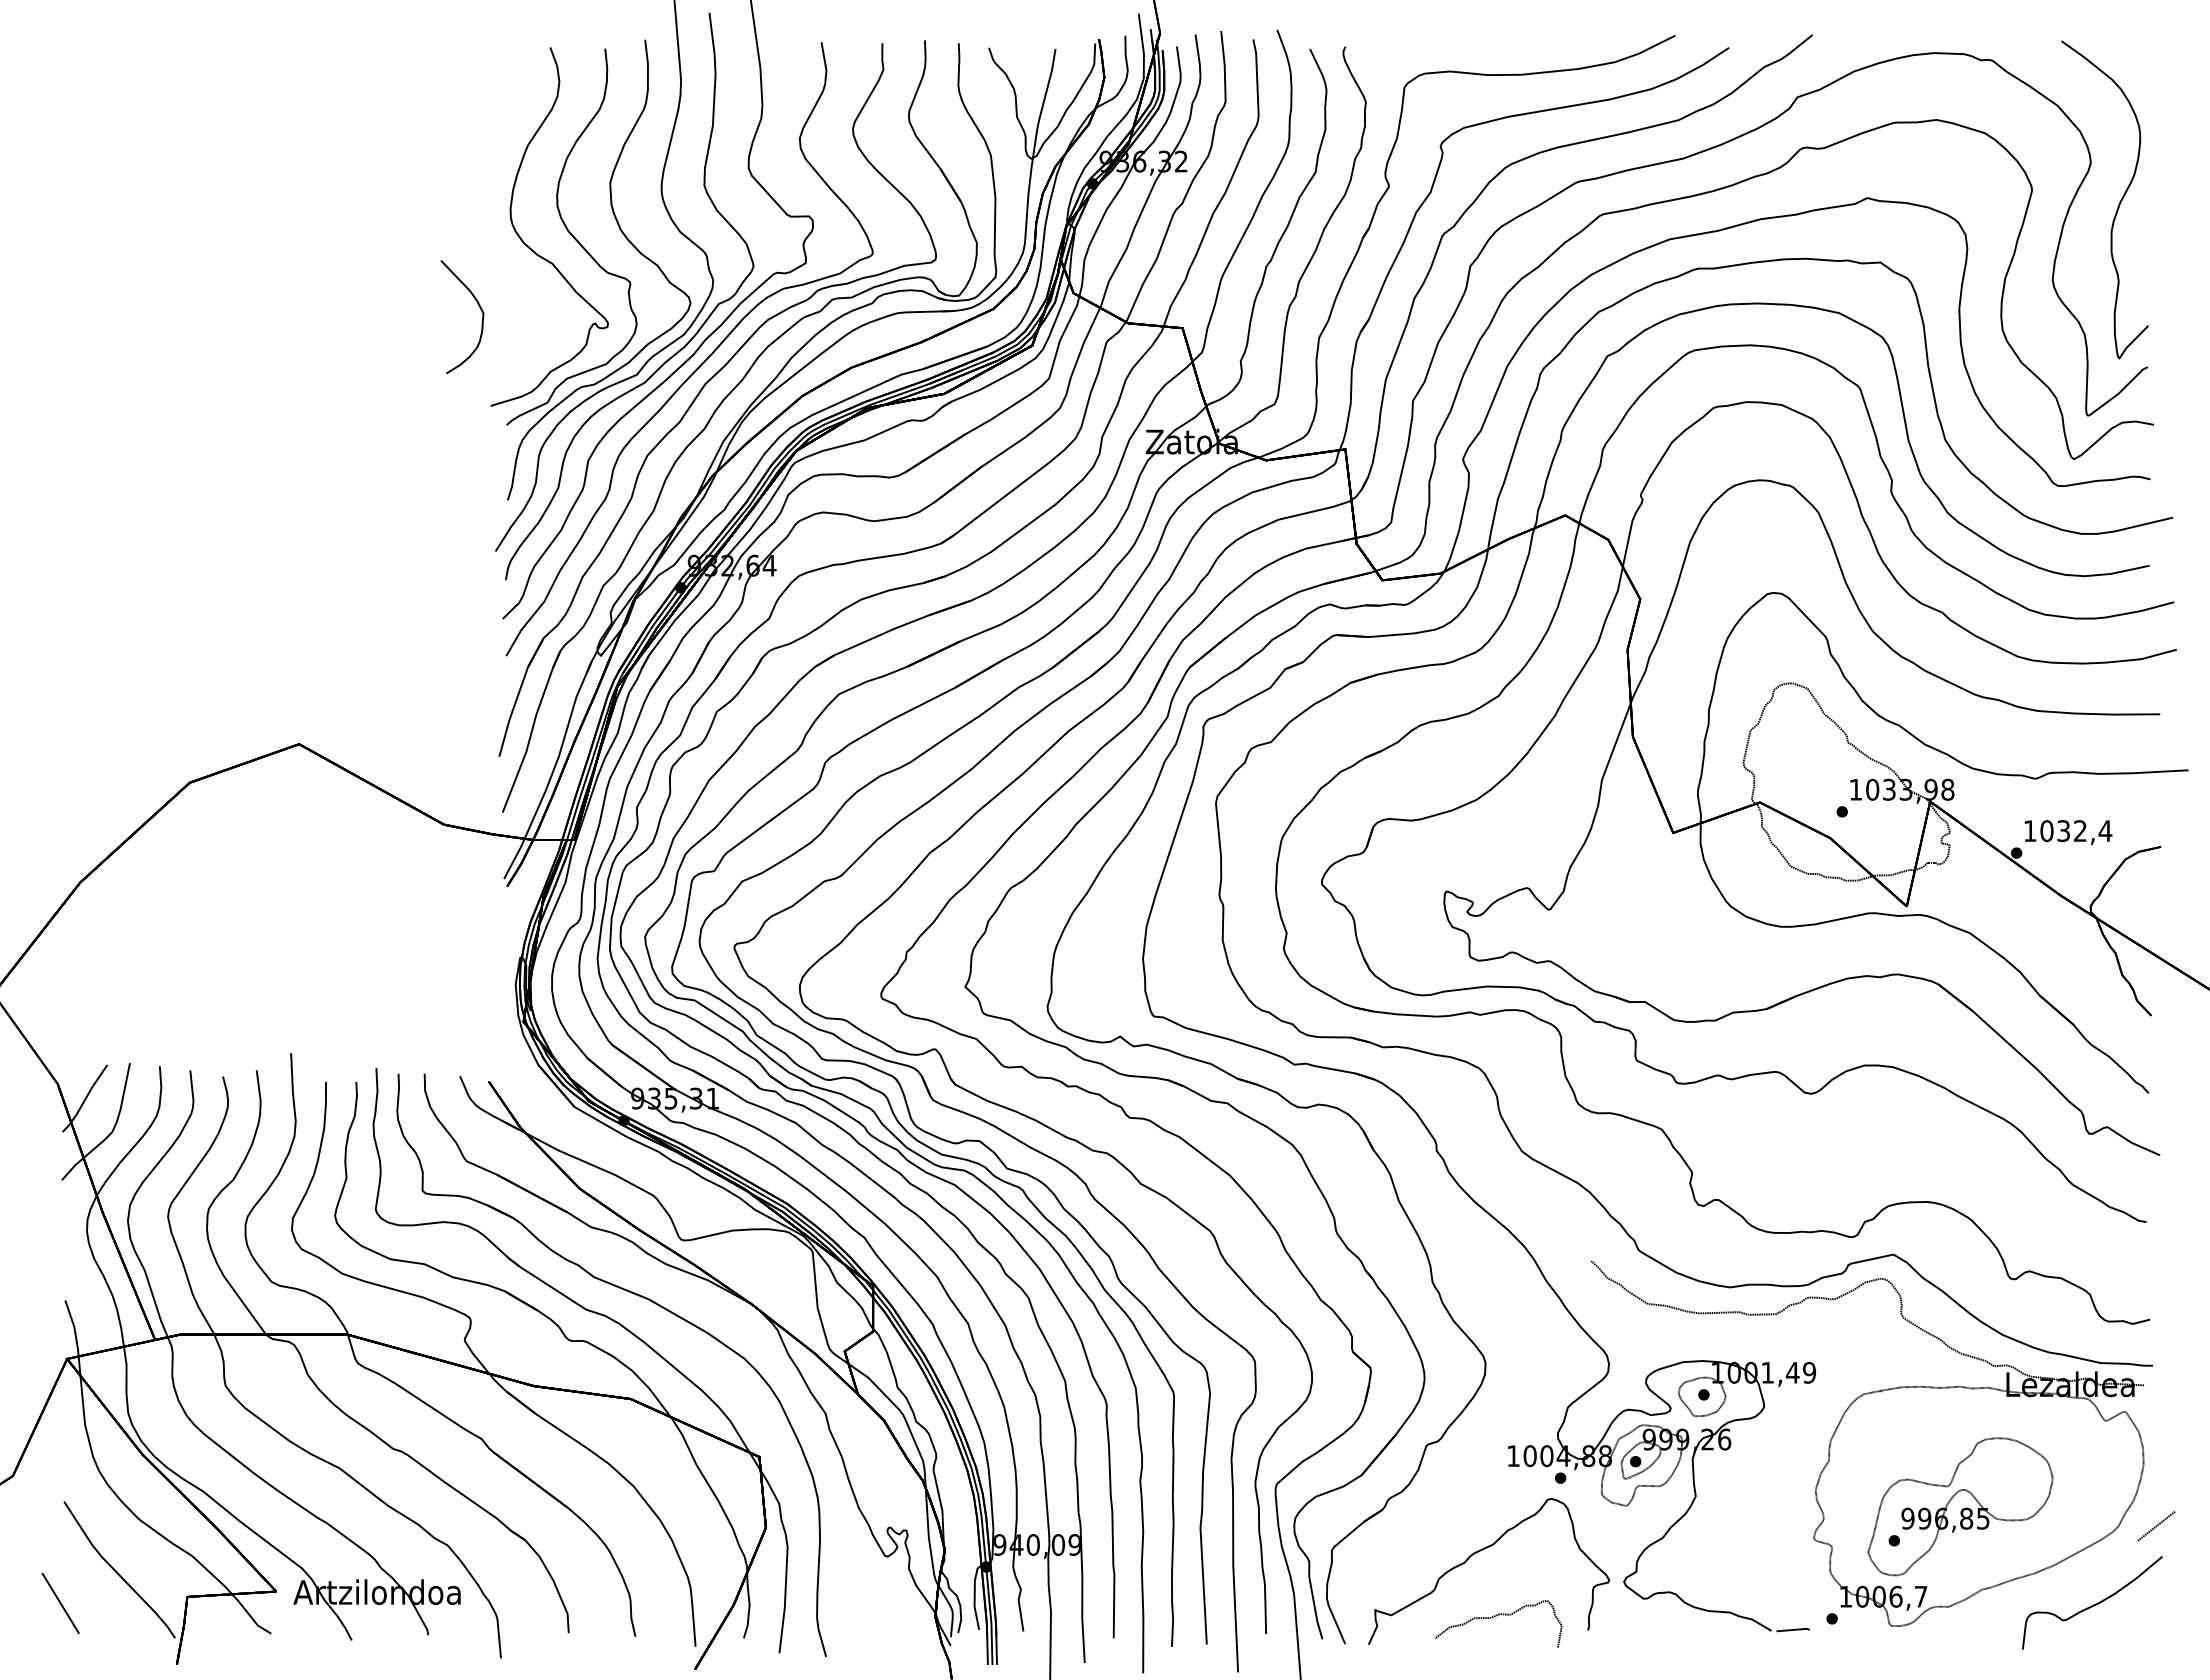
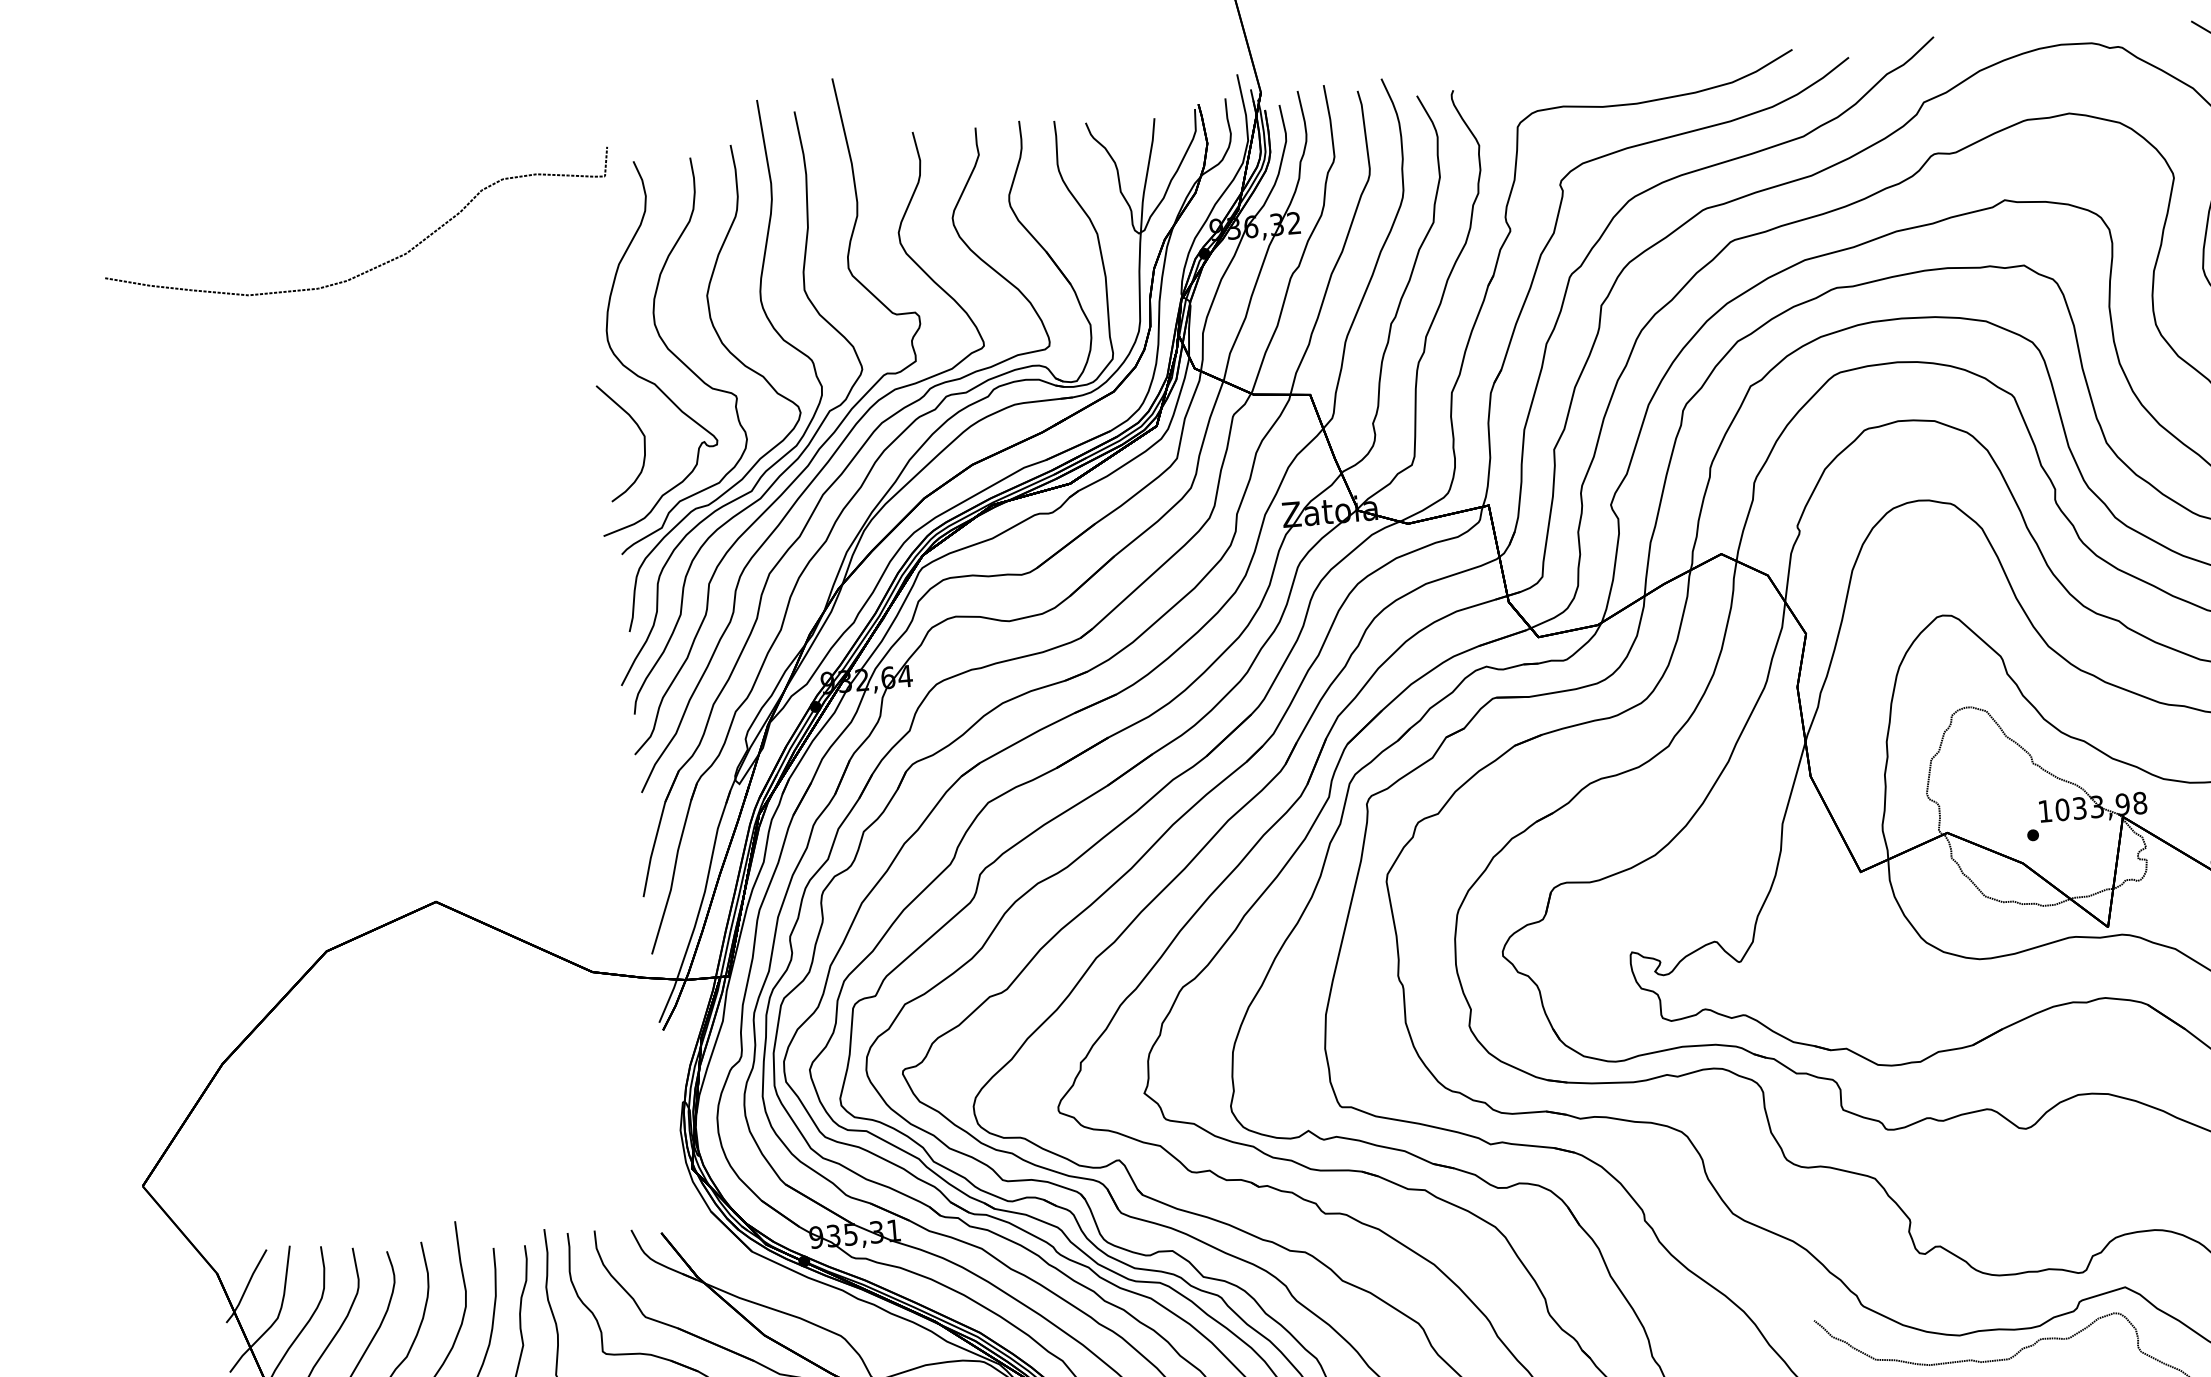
curve: (293, 127) -> (375, 266), added
part: (477, 304) -> (637, 427), moved

